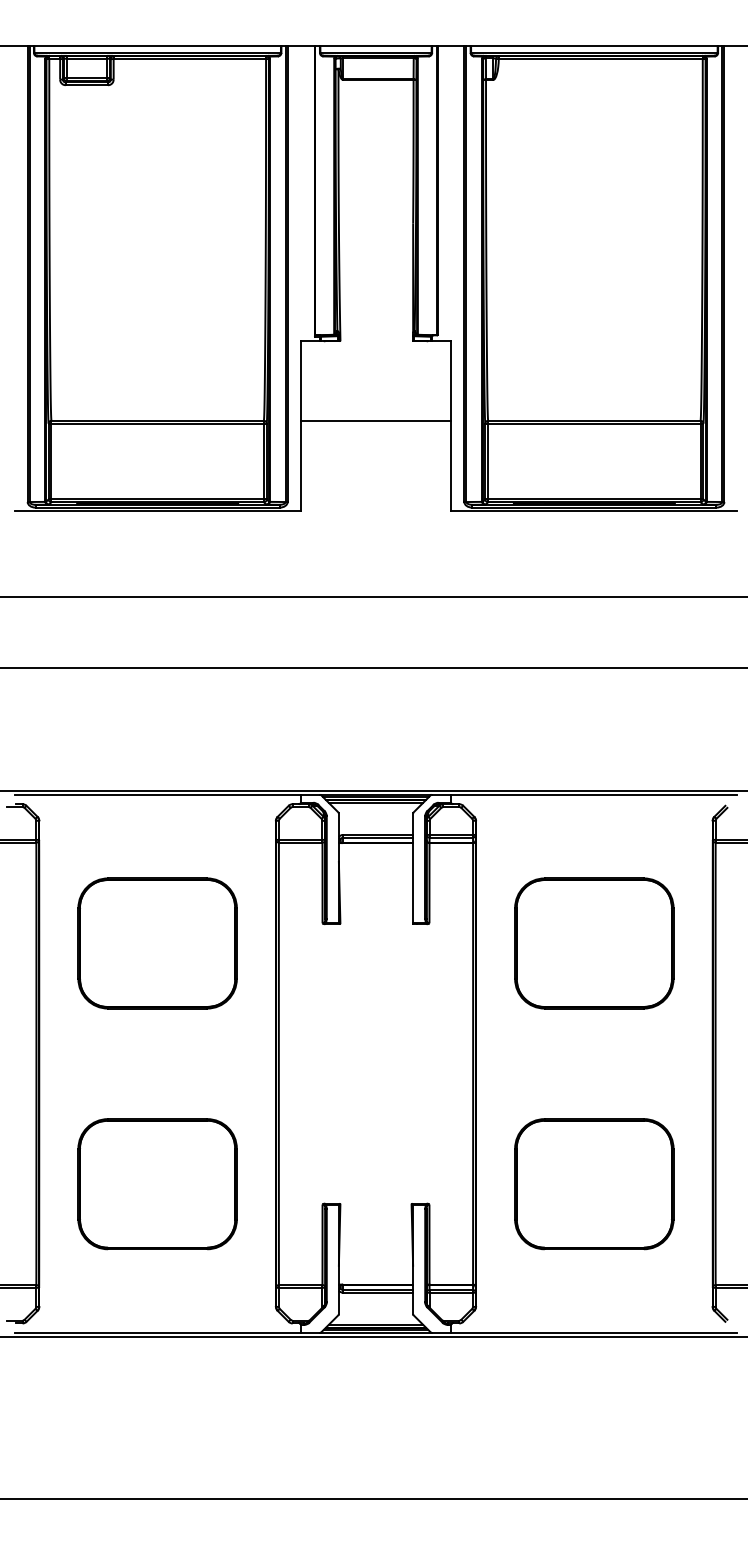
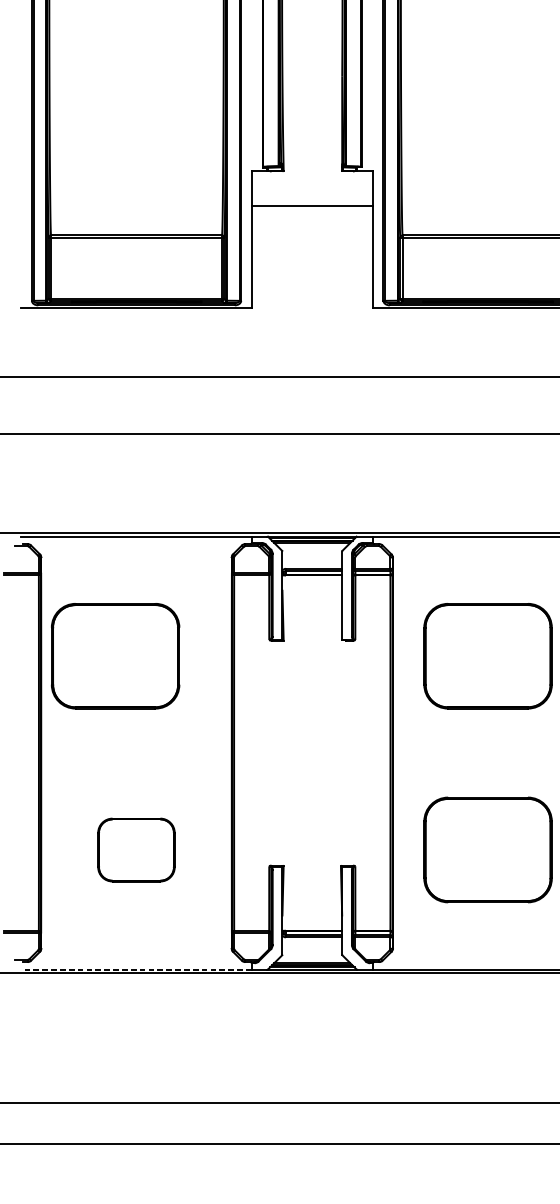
line: (375, 420) -> (311, 205), moved
part: (157, 943) -> (115, 656), moved
part: (157, 1184) -> (136, 850), size x0.6
line: (157, 1332) -> (136, 969), solid -> dashed

